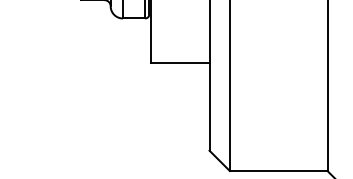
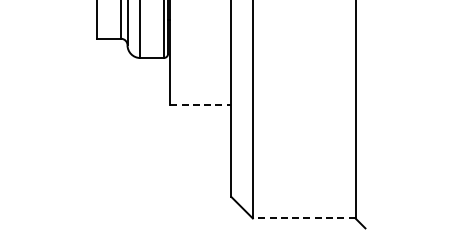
line: (180, 63) -> (200, 105), solid -> dashed
line: (278, 171) -> (303, 218), solid -> dashed

